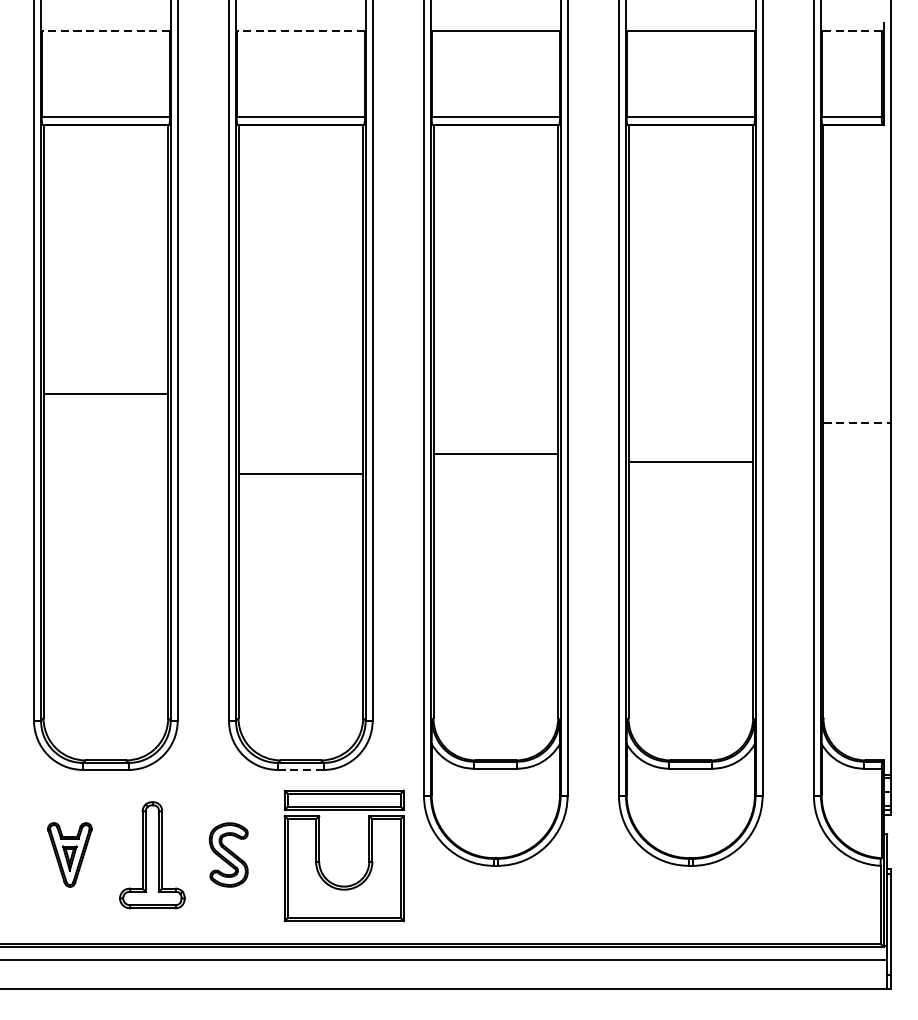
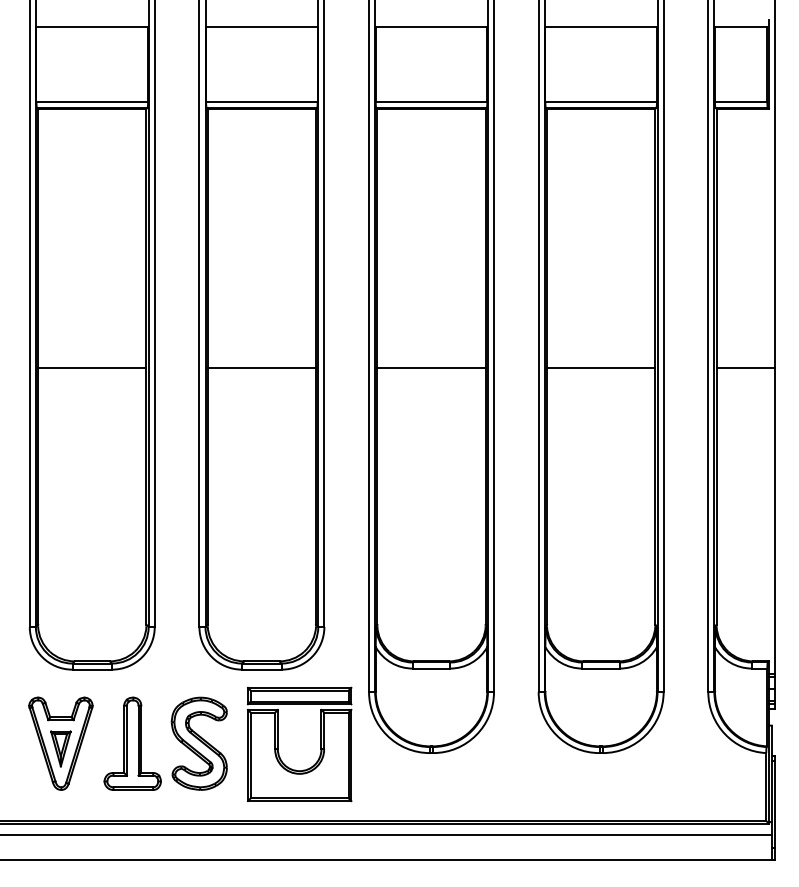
line: (106, 30) -> (92, 26), dashed -> solid
line: (300, 30) -> (261, 26), dashed -> solid
line: (850, 30) -> (740, 26), dashed -> solid
line: (106, 393) -> (92, 367), moved
line: (857, 422) -> (746, 367), dashed -> solid
line: (495, 453) -> (431, 367), moved
line: (690, 461) -> (600, 367), moved
line: (300, 474) -> (261, 367), moved
line: (300, 769) -> (261, 669), dashed -> solid
part: (69, 854) -> (60, 743), size x1.67
part: (227, 854) -> (198, 743), size x1.67

